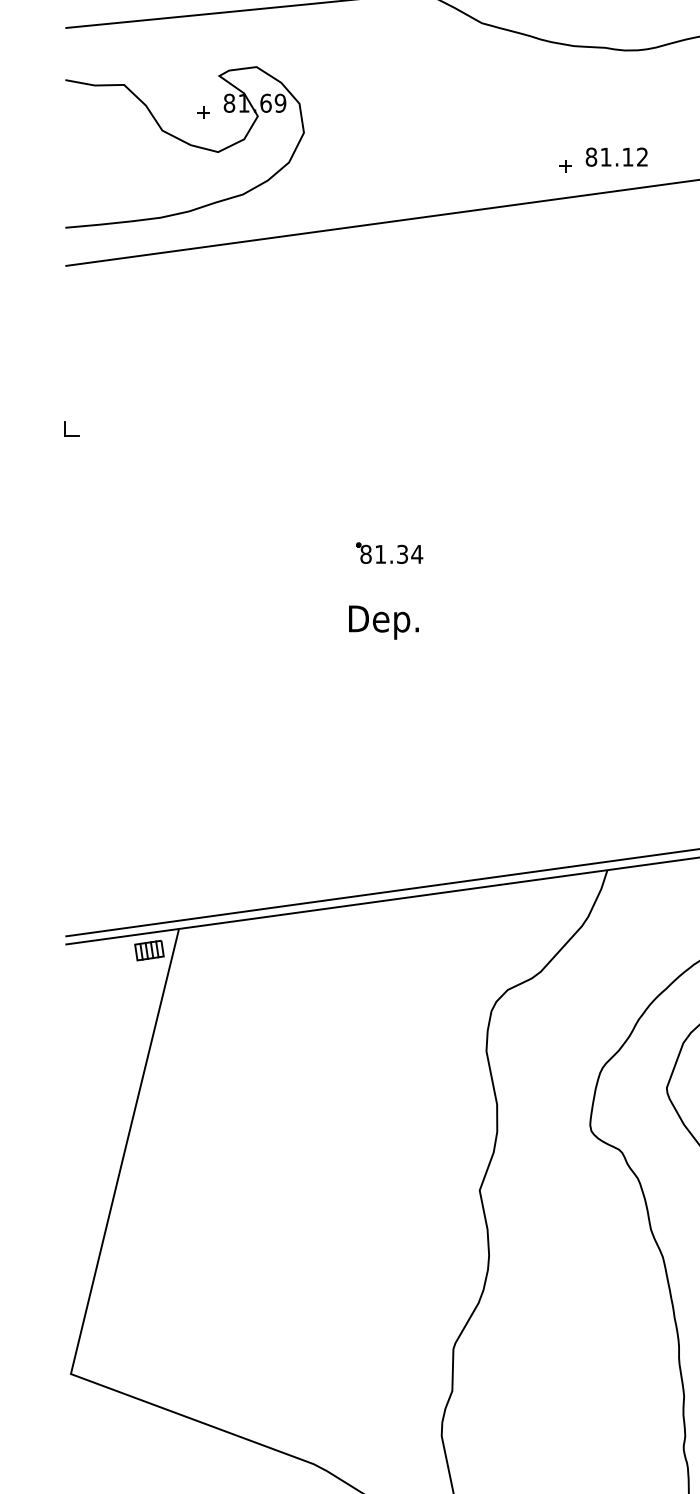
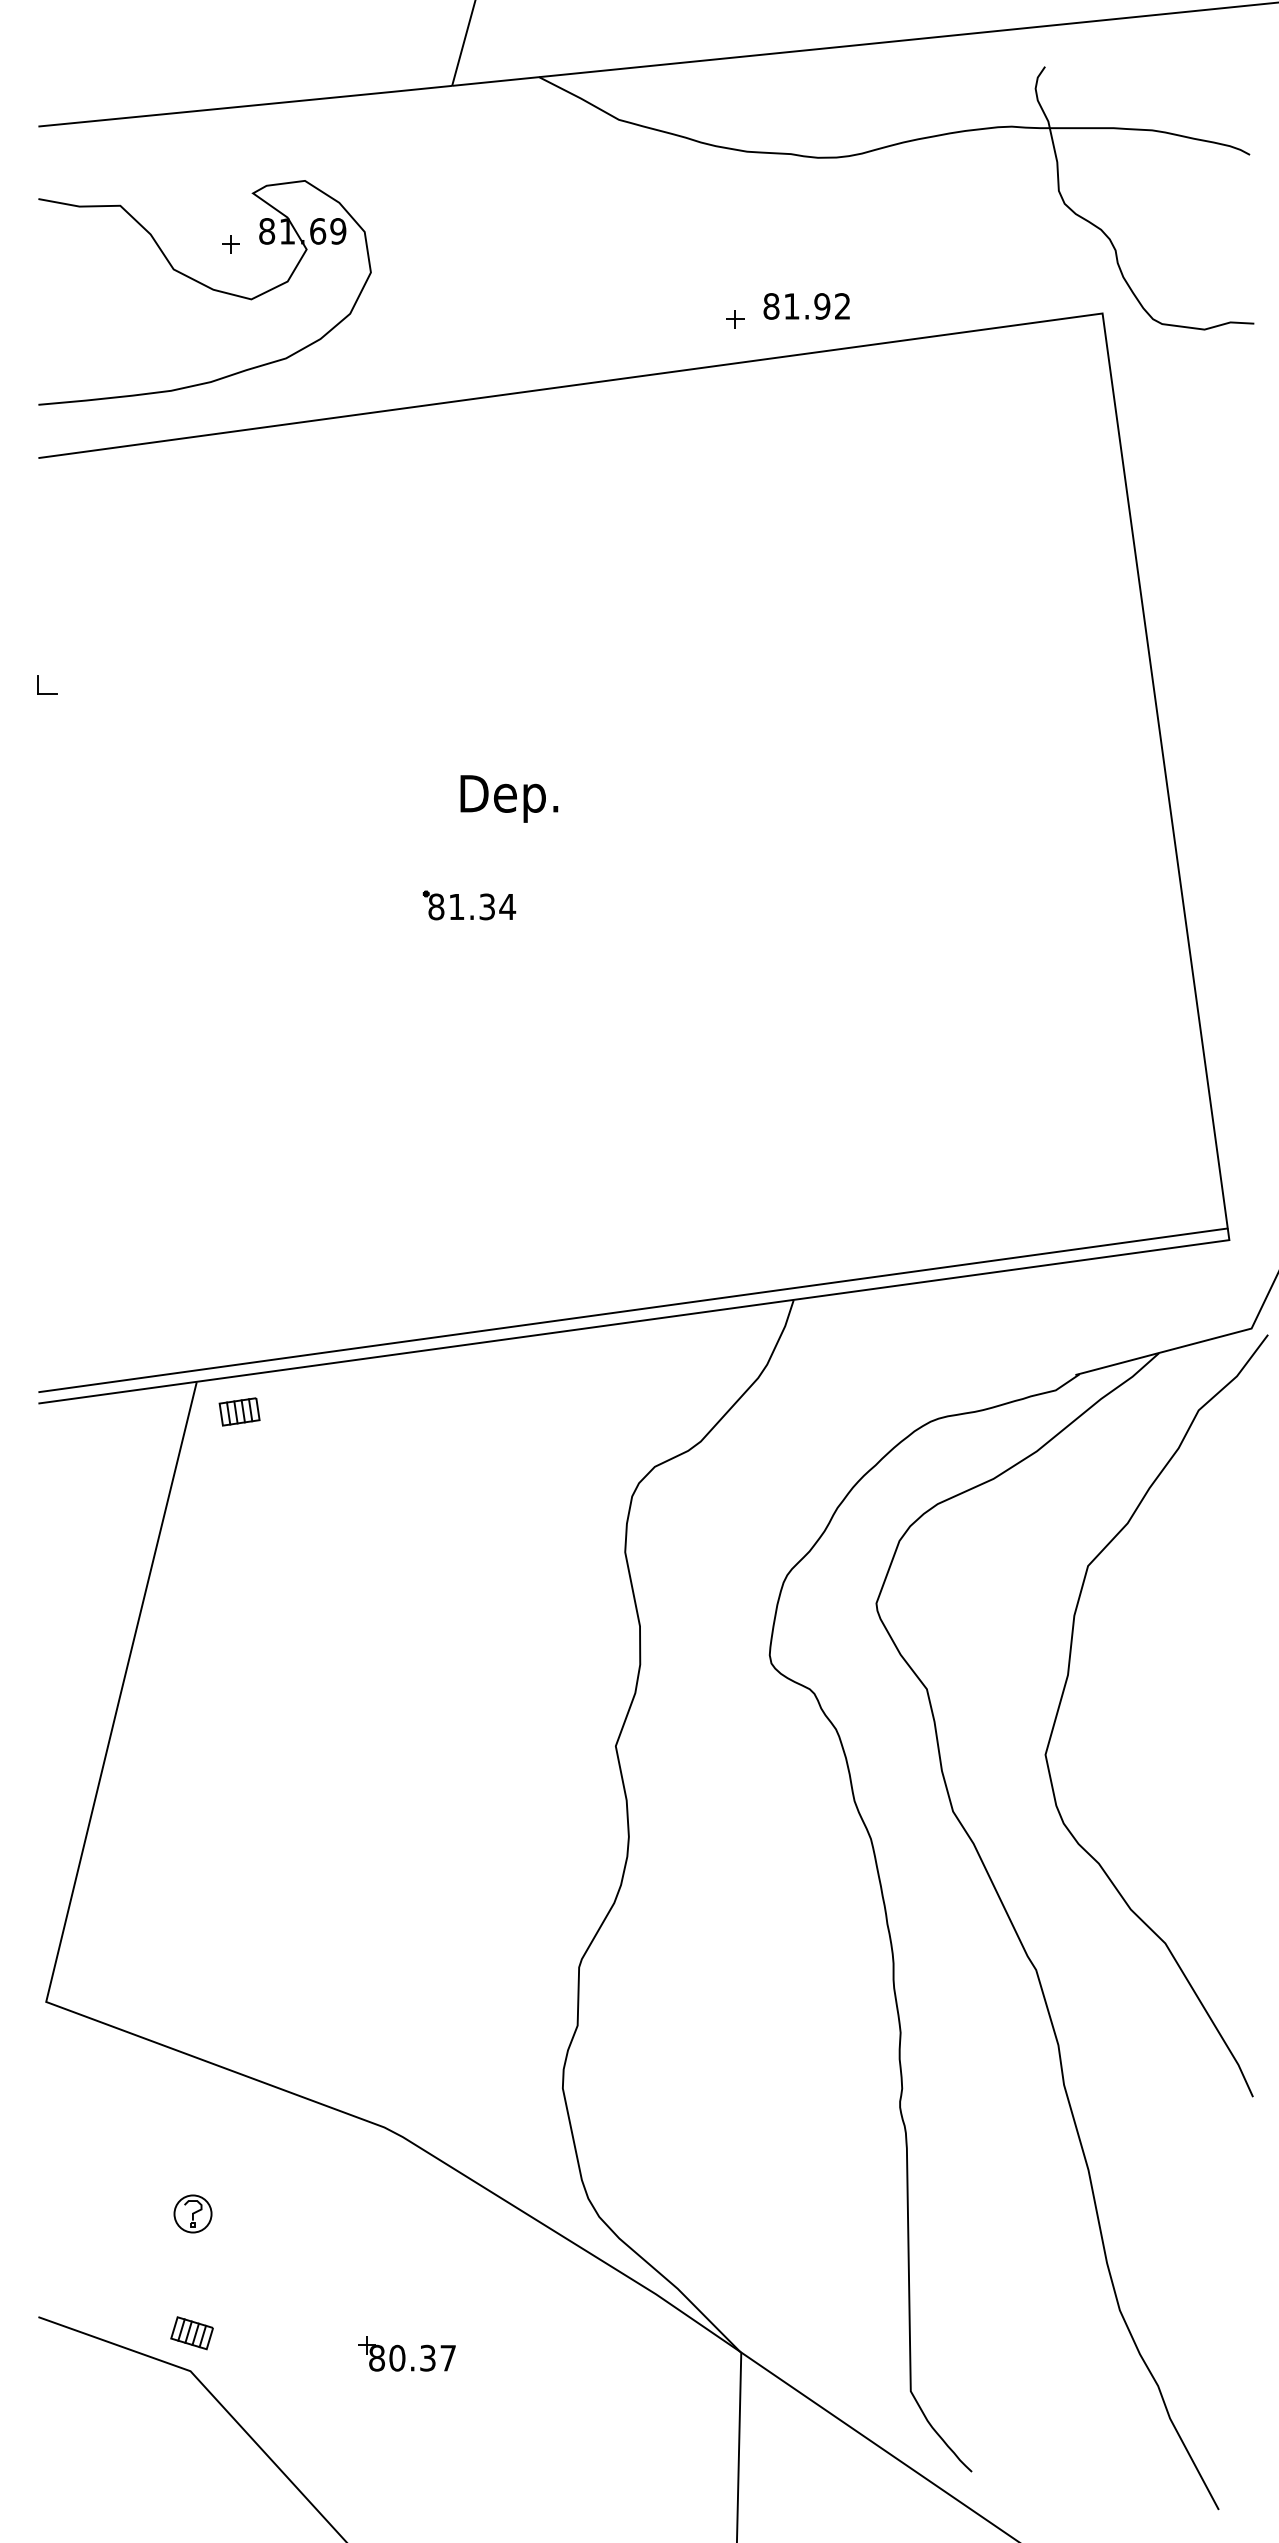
text: (628, 157) -> (822, 306), 81.12 -> 81.92
part: (390, 560) -> (470, 915), moved
text: (384, 622) -> (509, 798), moved
part: (149, 950) -> (239, 1411), moved

